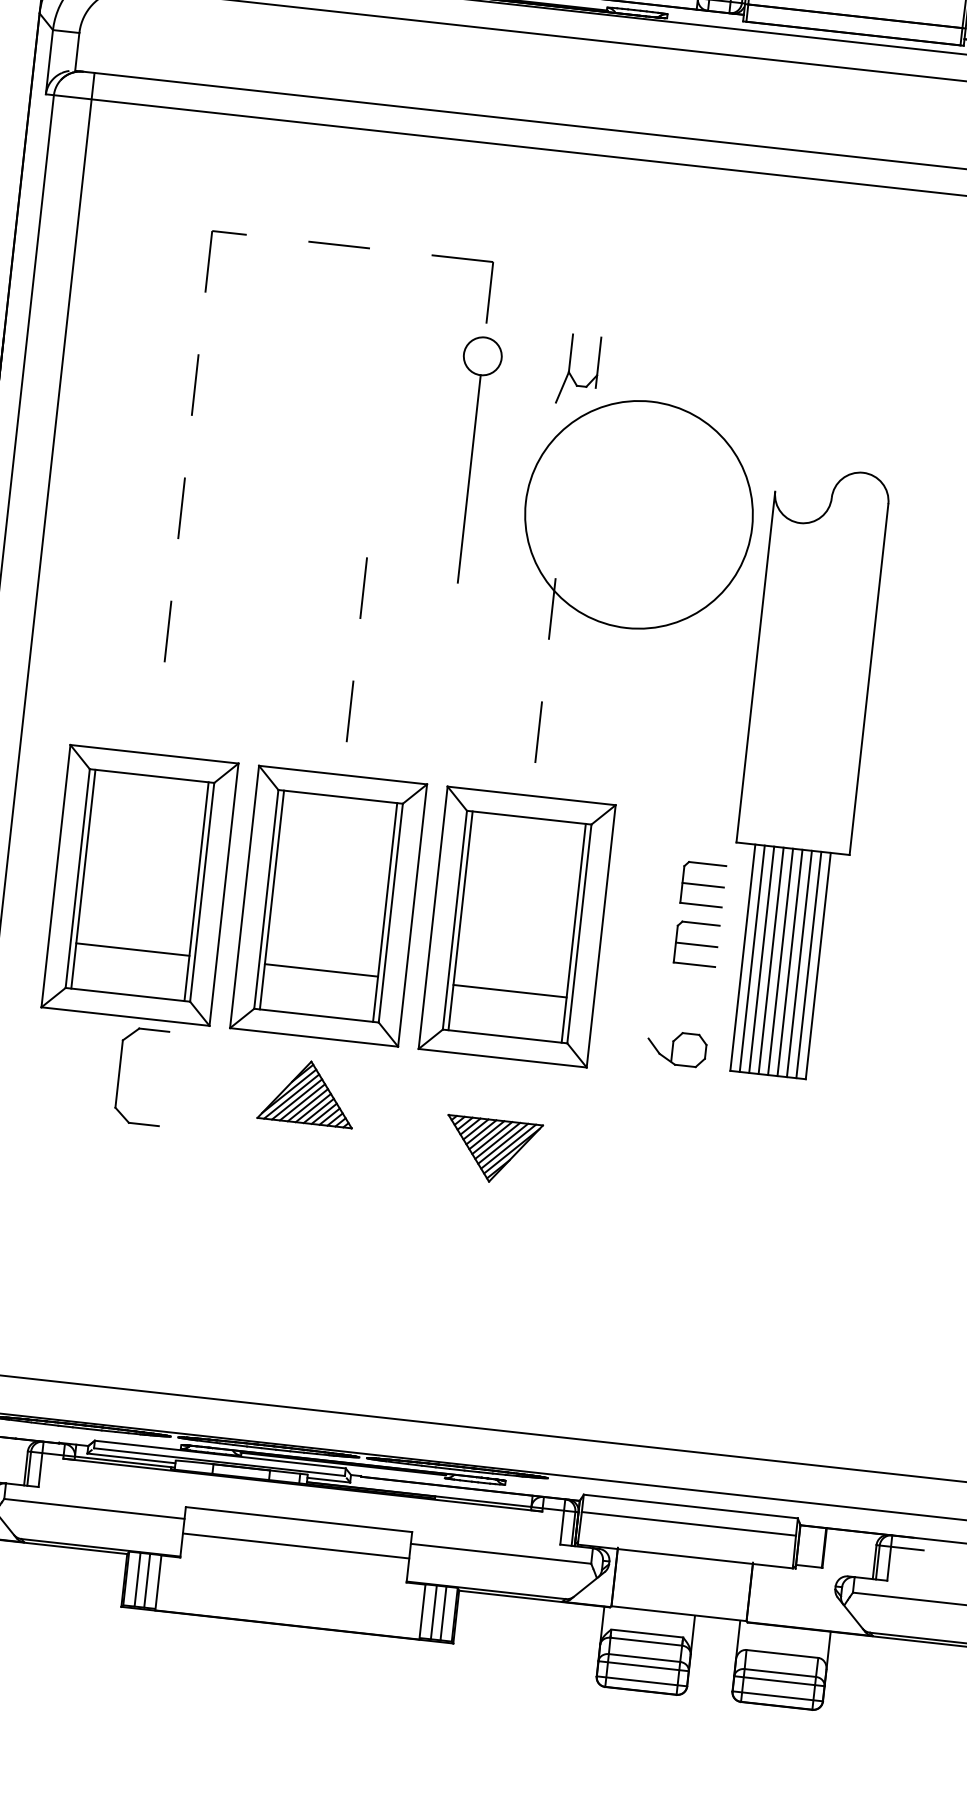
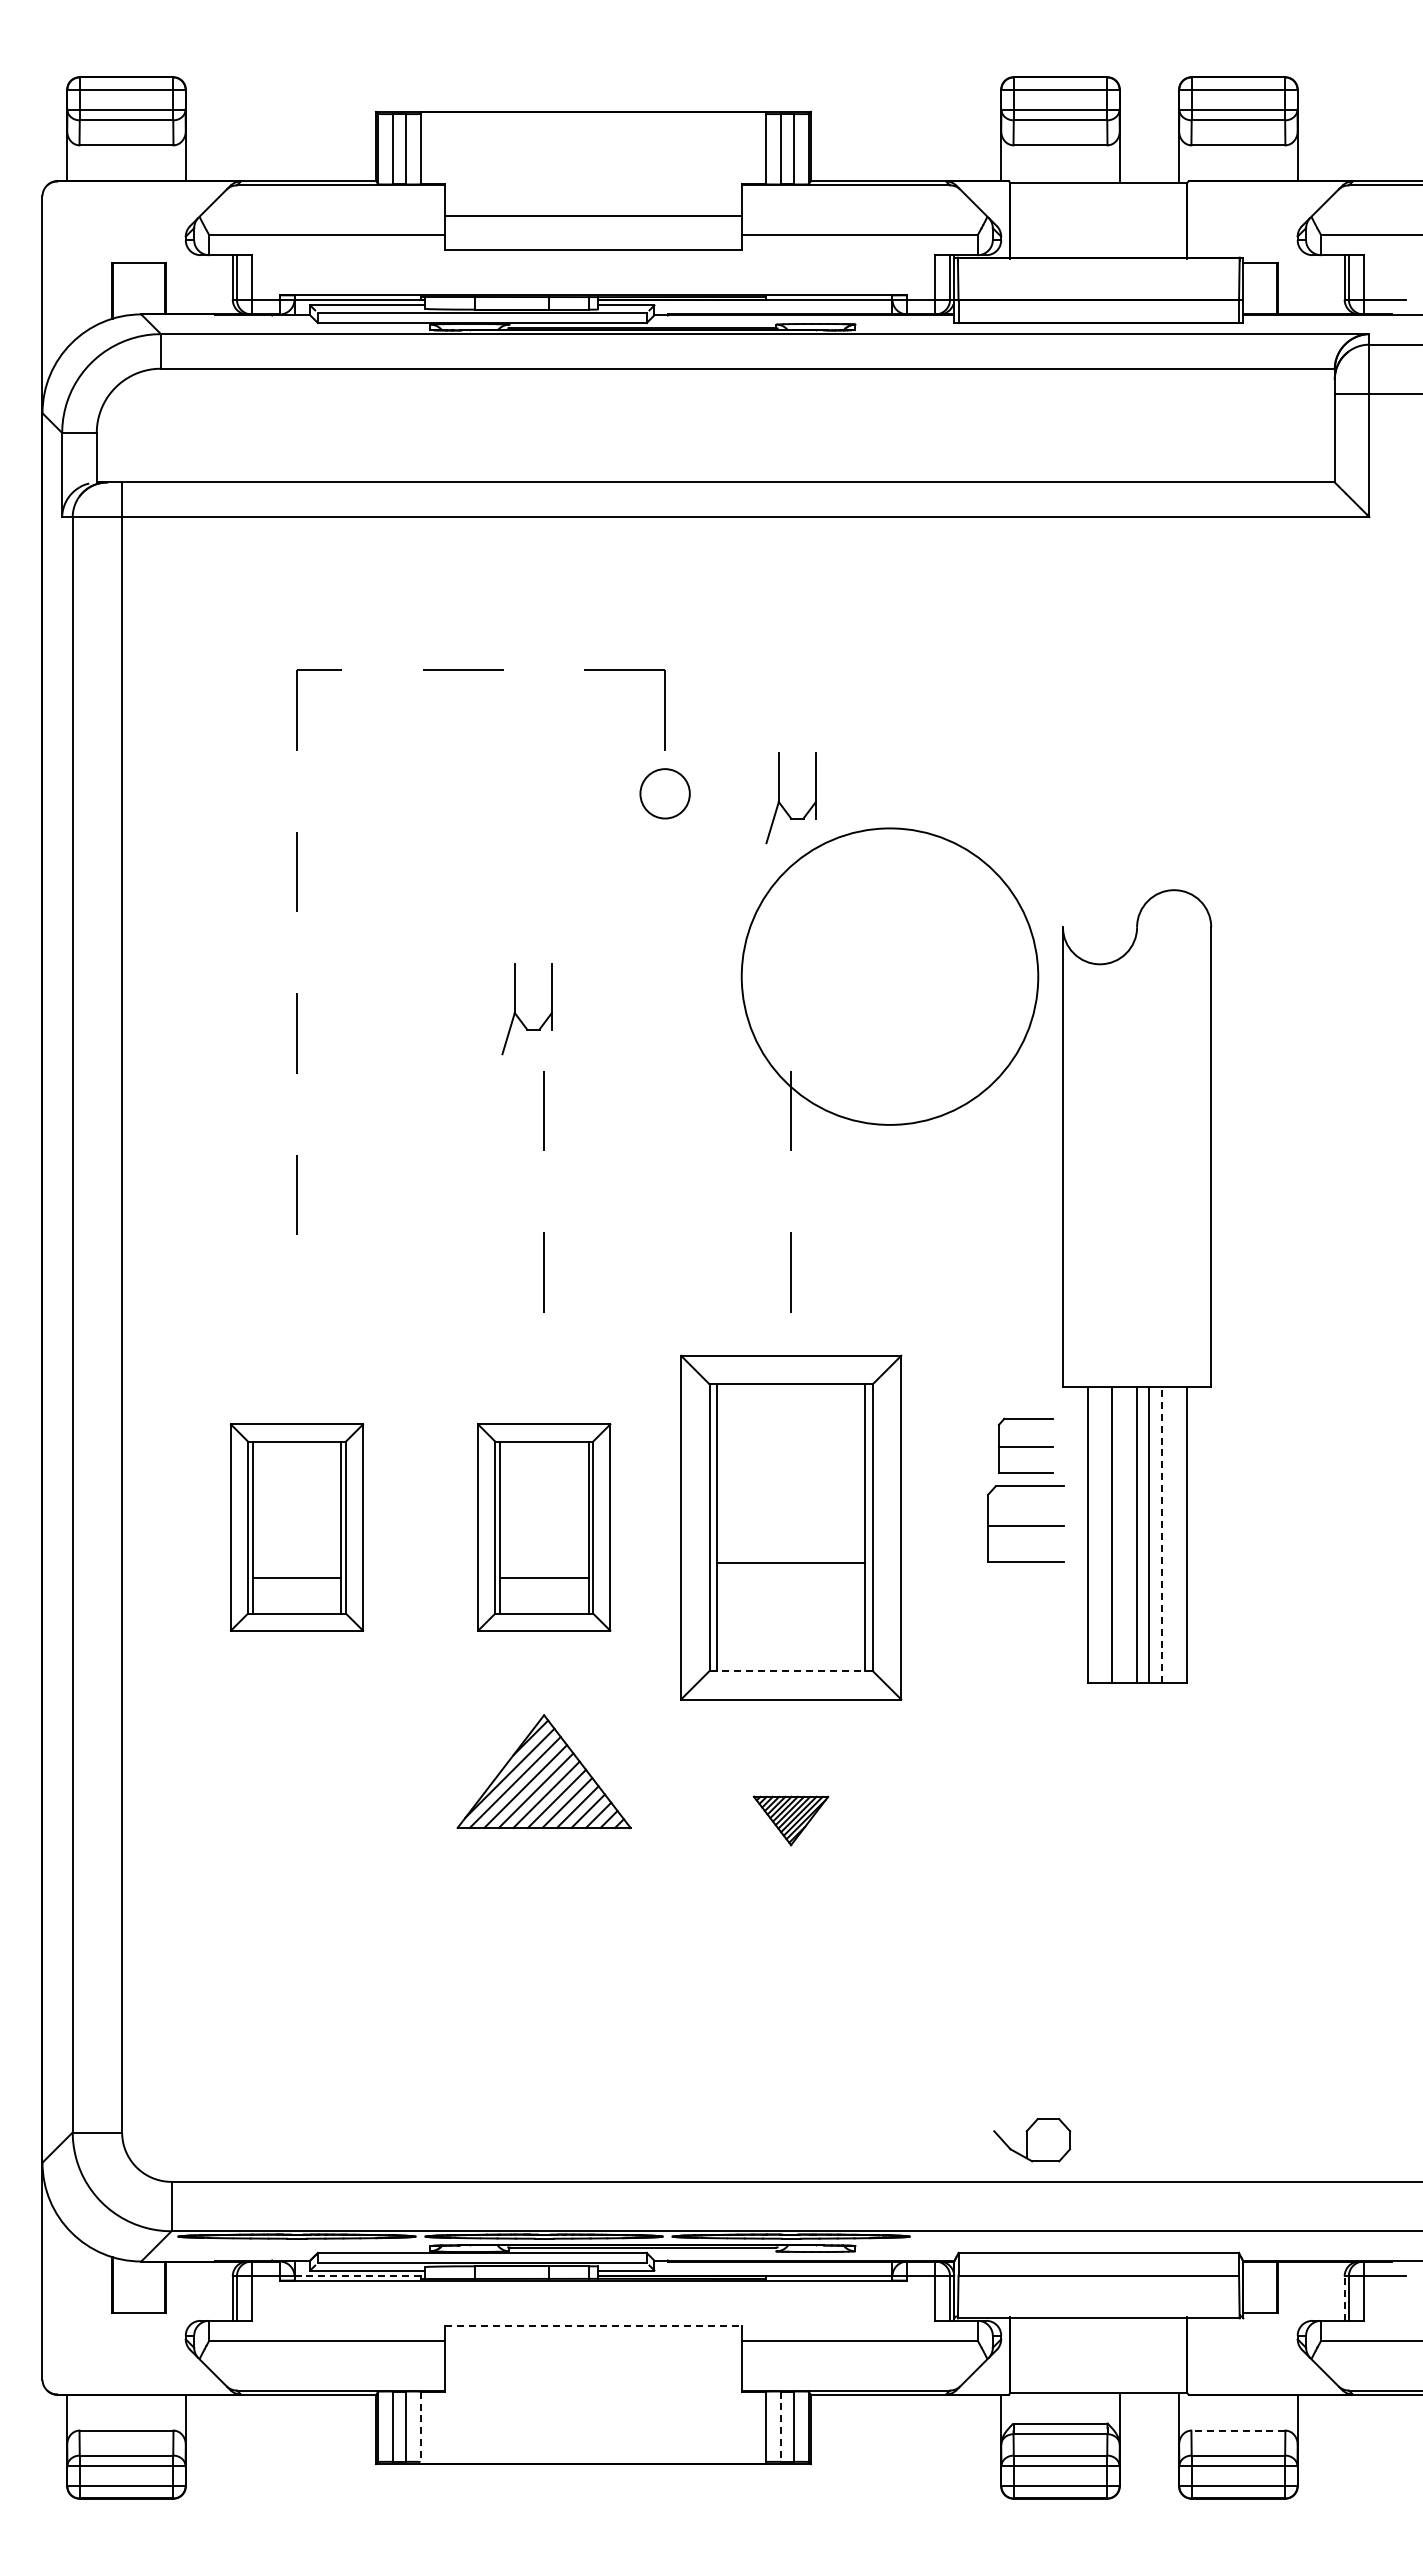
line: (469, 479) -> (665, 954), removed
part: (351, 512) -> (517, 1014), added
part: (139, 885) -> (296, 1527), size x0.6
part: (328, 906) -> (544, 1527), size x0.6
part: (696, 943) -> (1025, 1523), size x1.4
line: (752, 958) -> (1100, 1534), removed
line: (771, 960) -> (1124, 1534), removed
line: (799, 963) -> (1161, 1534), solid -> dashed
line: (809, 964) -> (1174, 1534), removed
line: (510, 991) -> (791, 1562), moved
line: (505, 1036) -> (791, 1670), solid -> dashed
part: (677, 1048) -> (1032, 2140), moved
part: (119, 1073) -> (297, 1774), removed
part: (307, 1092) -> (543, 1771), size x1.4
part: (491, 1150) -> (790, 1820), size x0.6
line: (125, 1462) -> (360, 2276), solid -> dashed
line: (299, 1519) -> (594, 2325), solid -> dashed
line: (296, 1546) -> (593, 2360), removed
line: (874, 1562) -> (1344, 2298), solid -> dashed
line: (158, 1583) -> (420, 2428), solid -> dashed
line: (433, 1613) -> (781, 2427), solid -> dashed
line: (782, 1653) -> (1238, 2430), solid -> dashed

